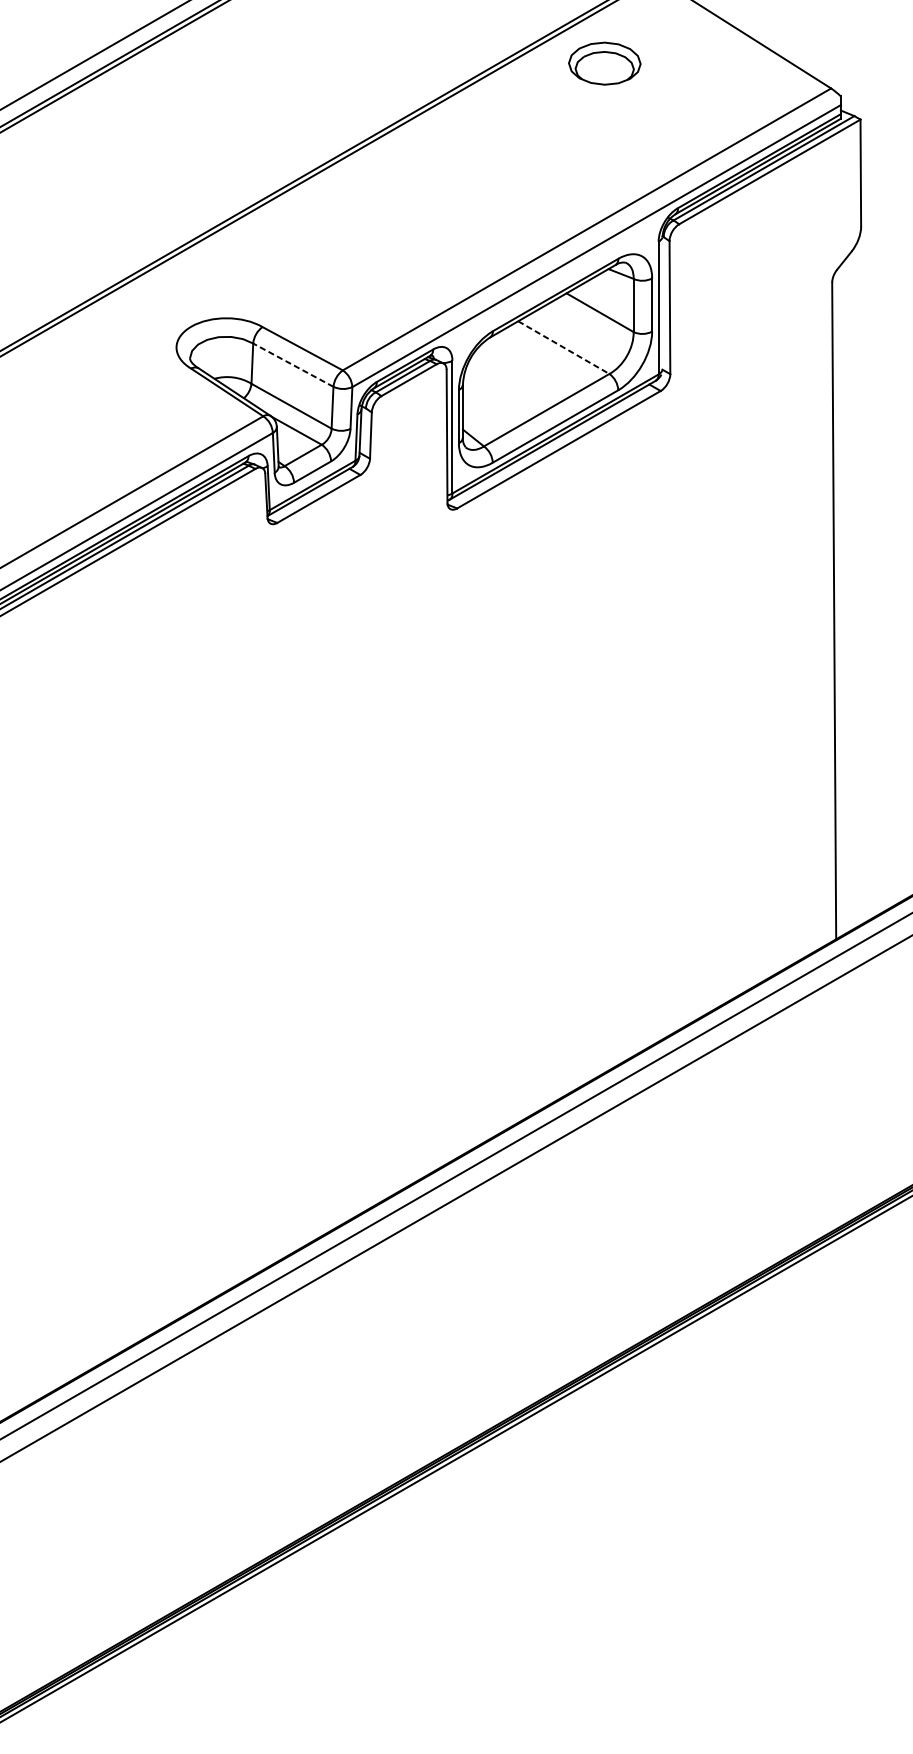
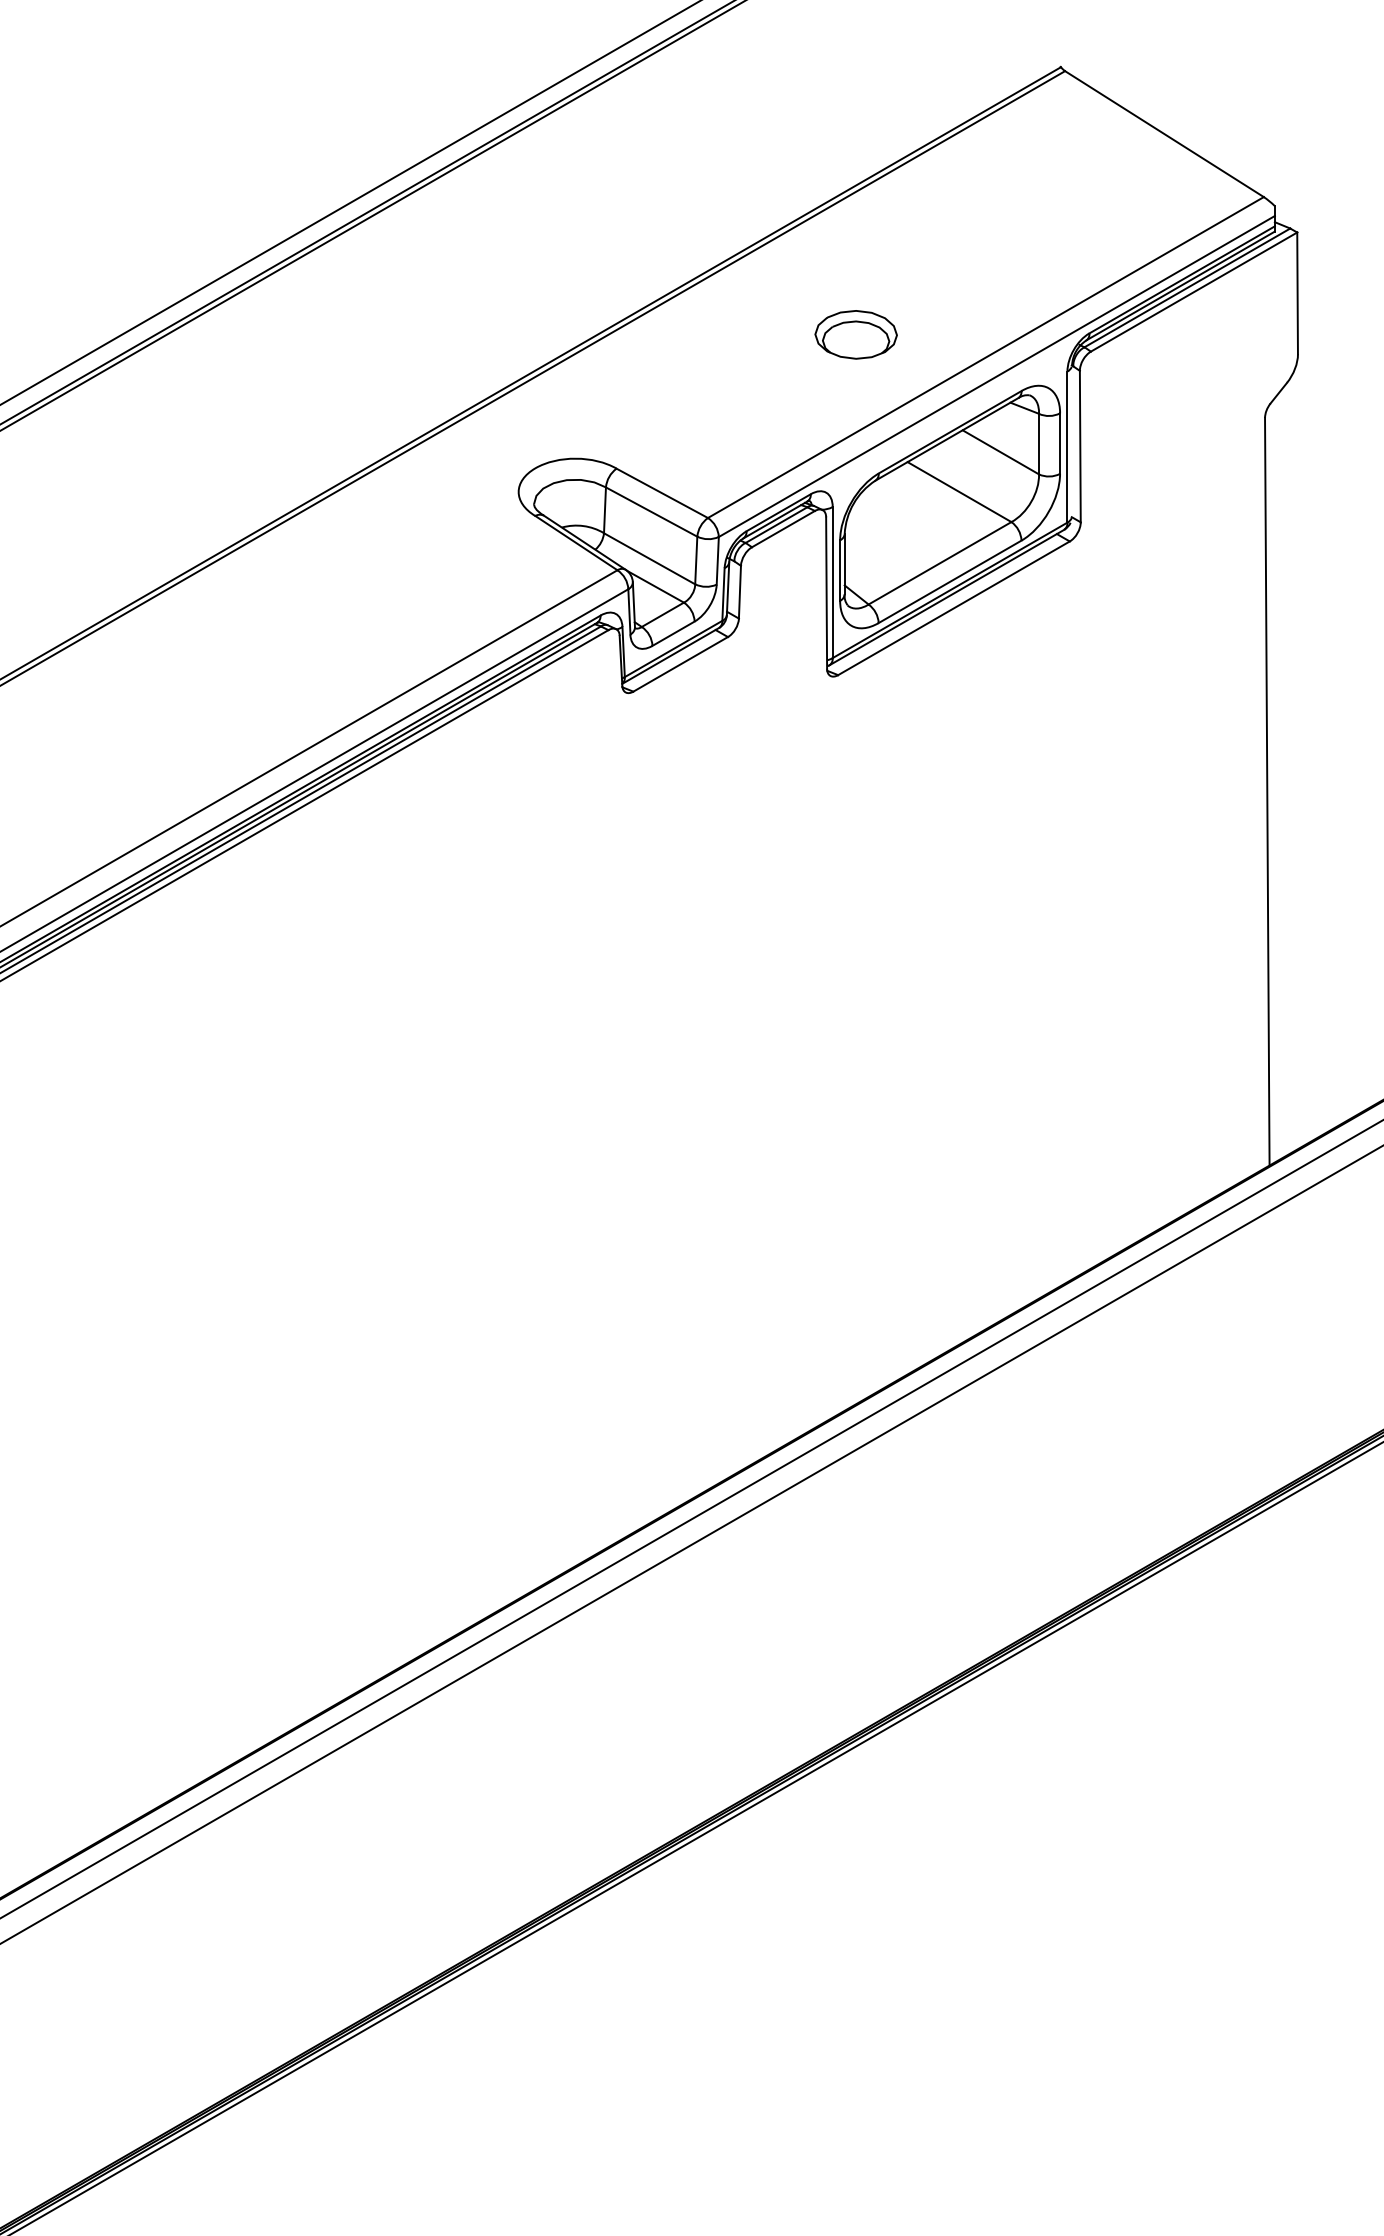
part: (604, 63) -> (855, 334), moved
line: (563, 348) -> (959, 492), dashed -> solid
line: (293, 365) -> (651, 512), dashed -> solid

